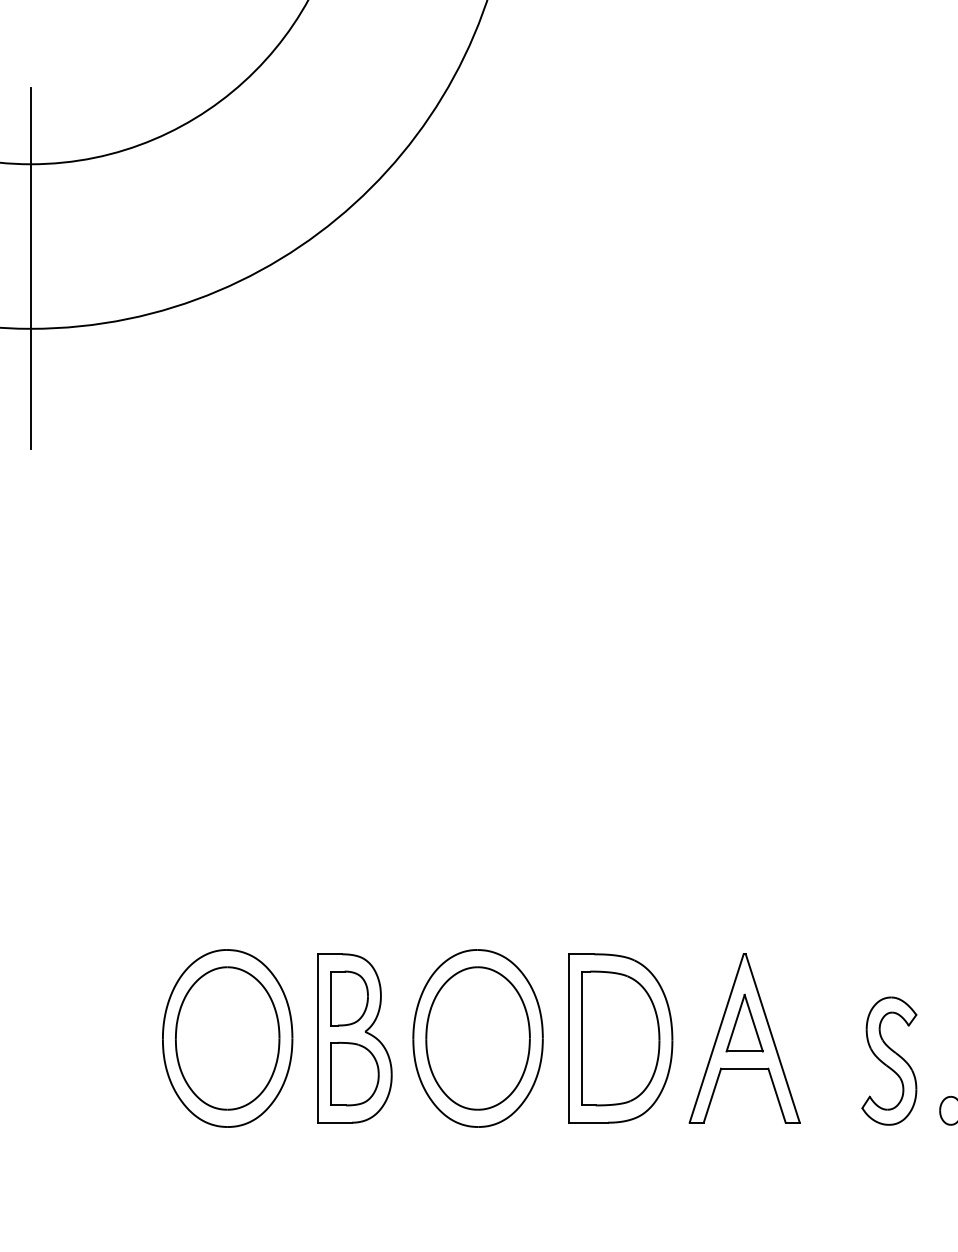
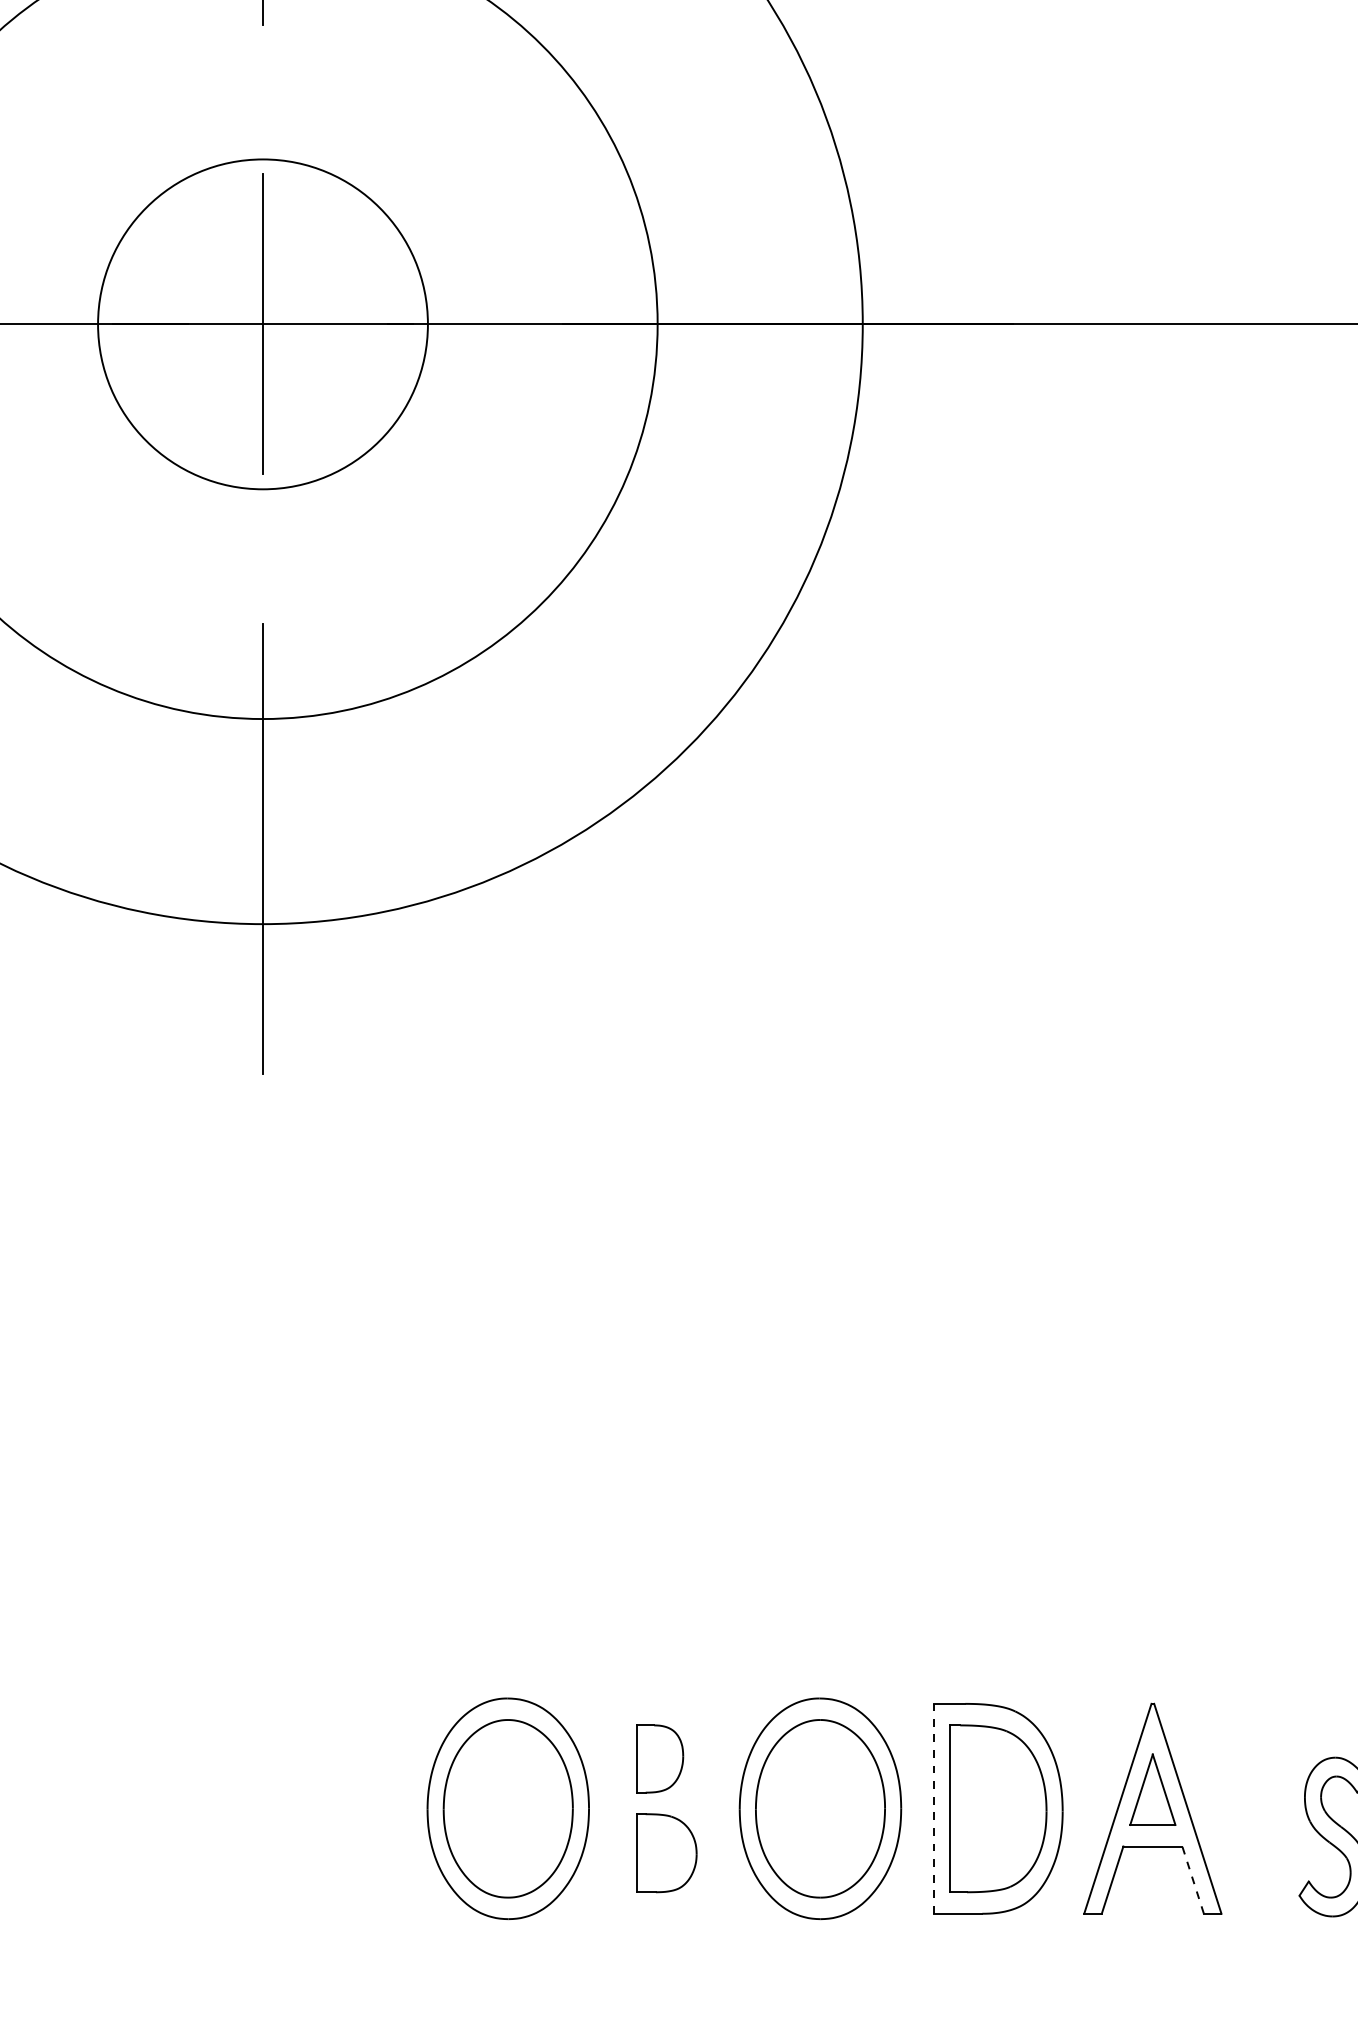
part: (354, 1038) -> (666, 1808), removed
line: (568, 1038) -> (933, 1808), solid -> dashed
line: (776, 1095) -> (1192, 1879), solid -> dashed

